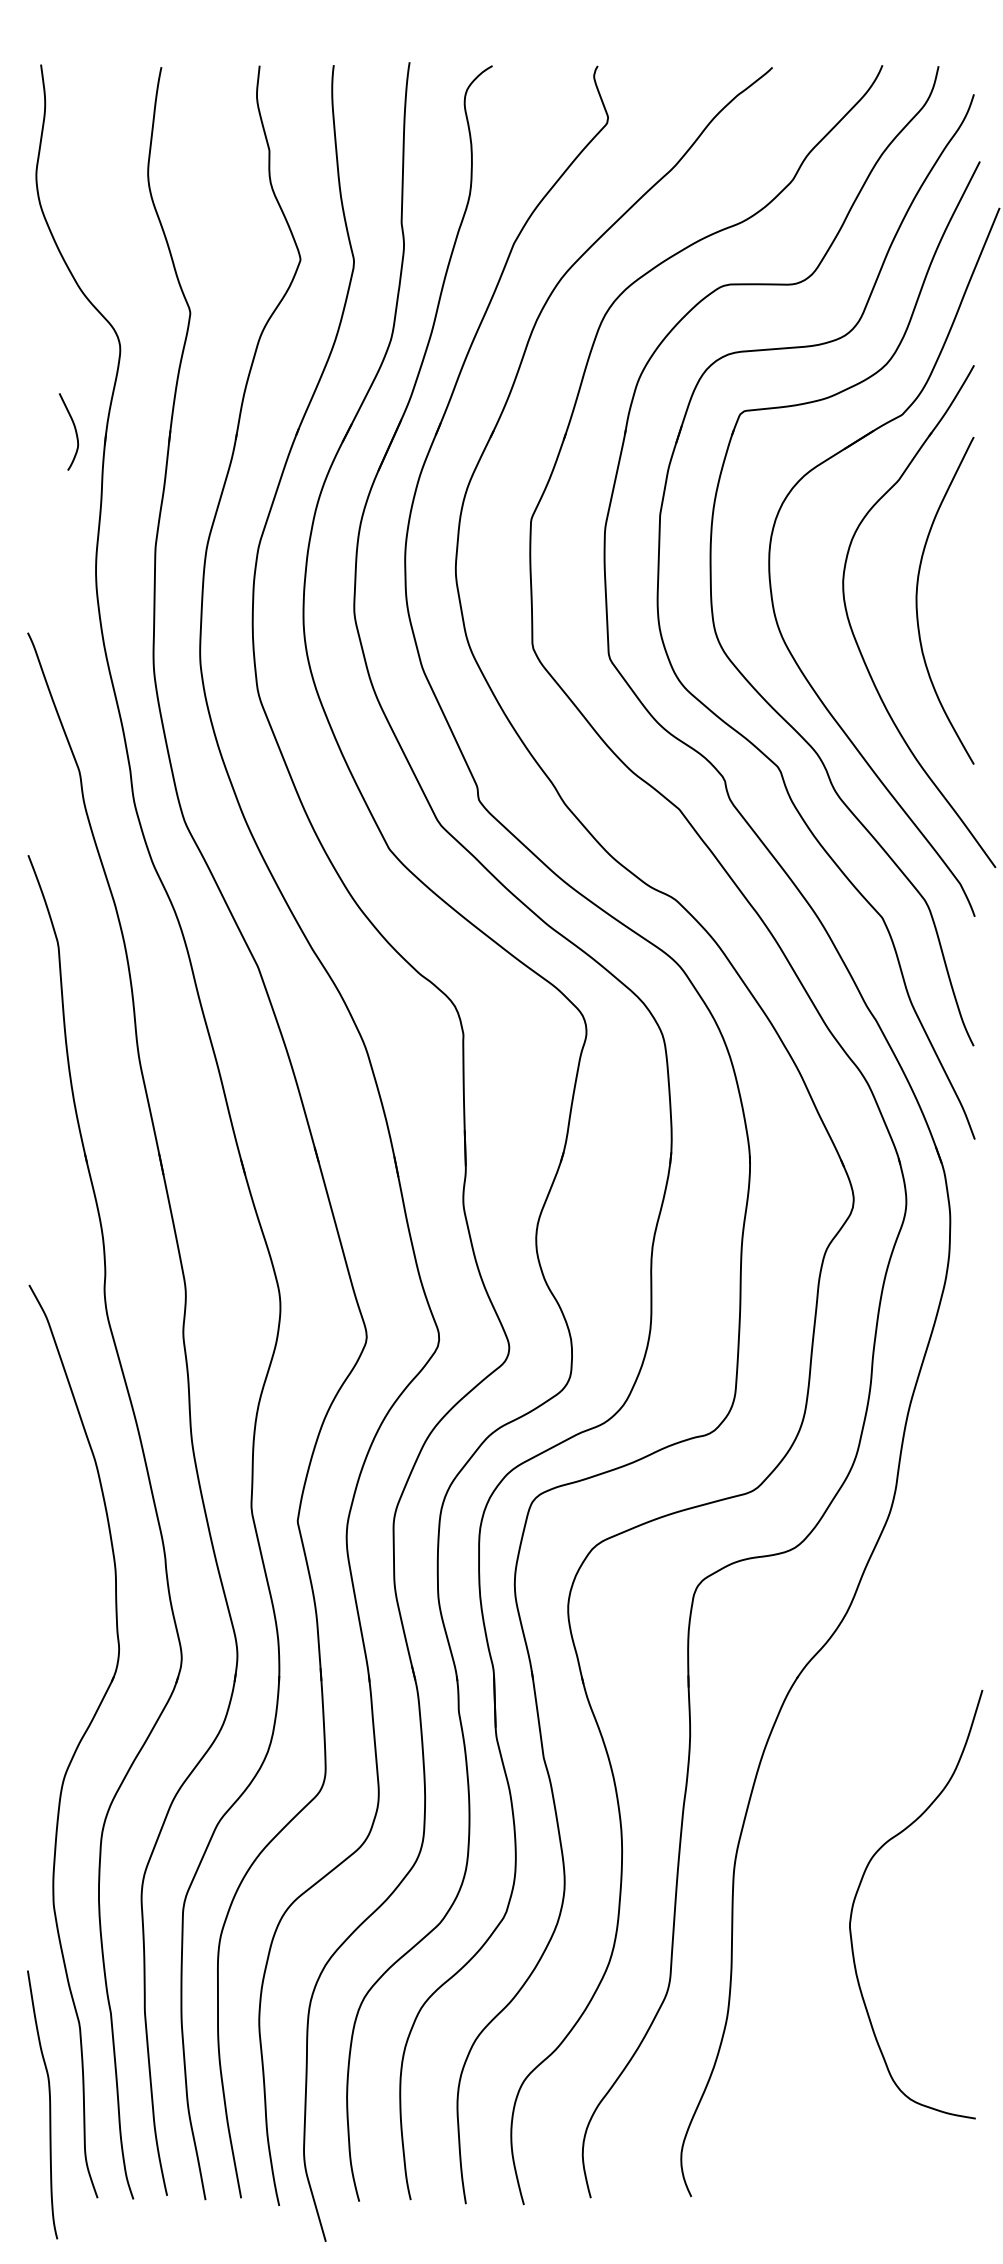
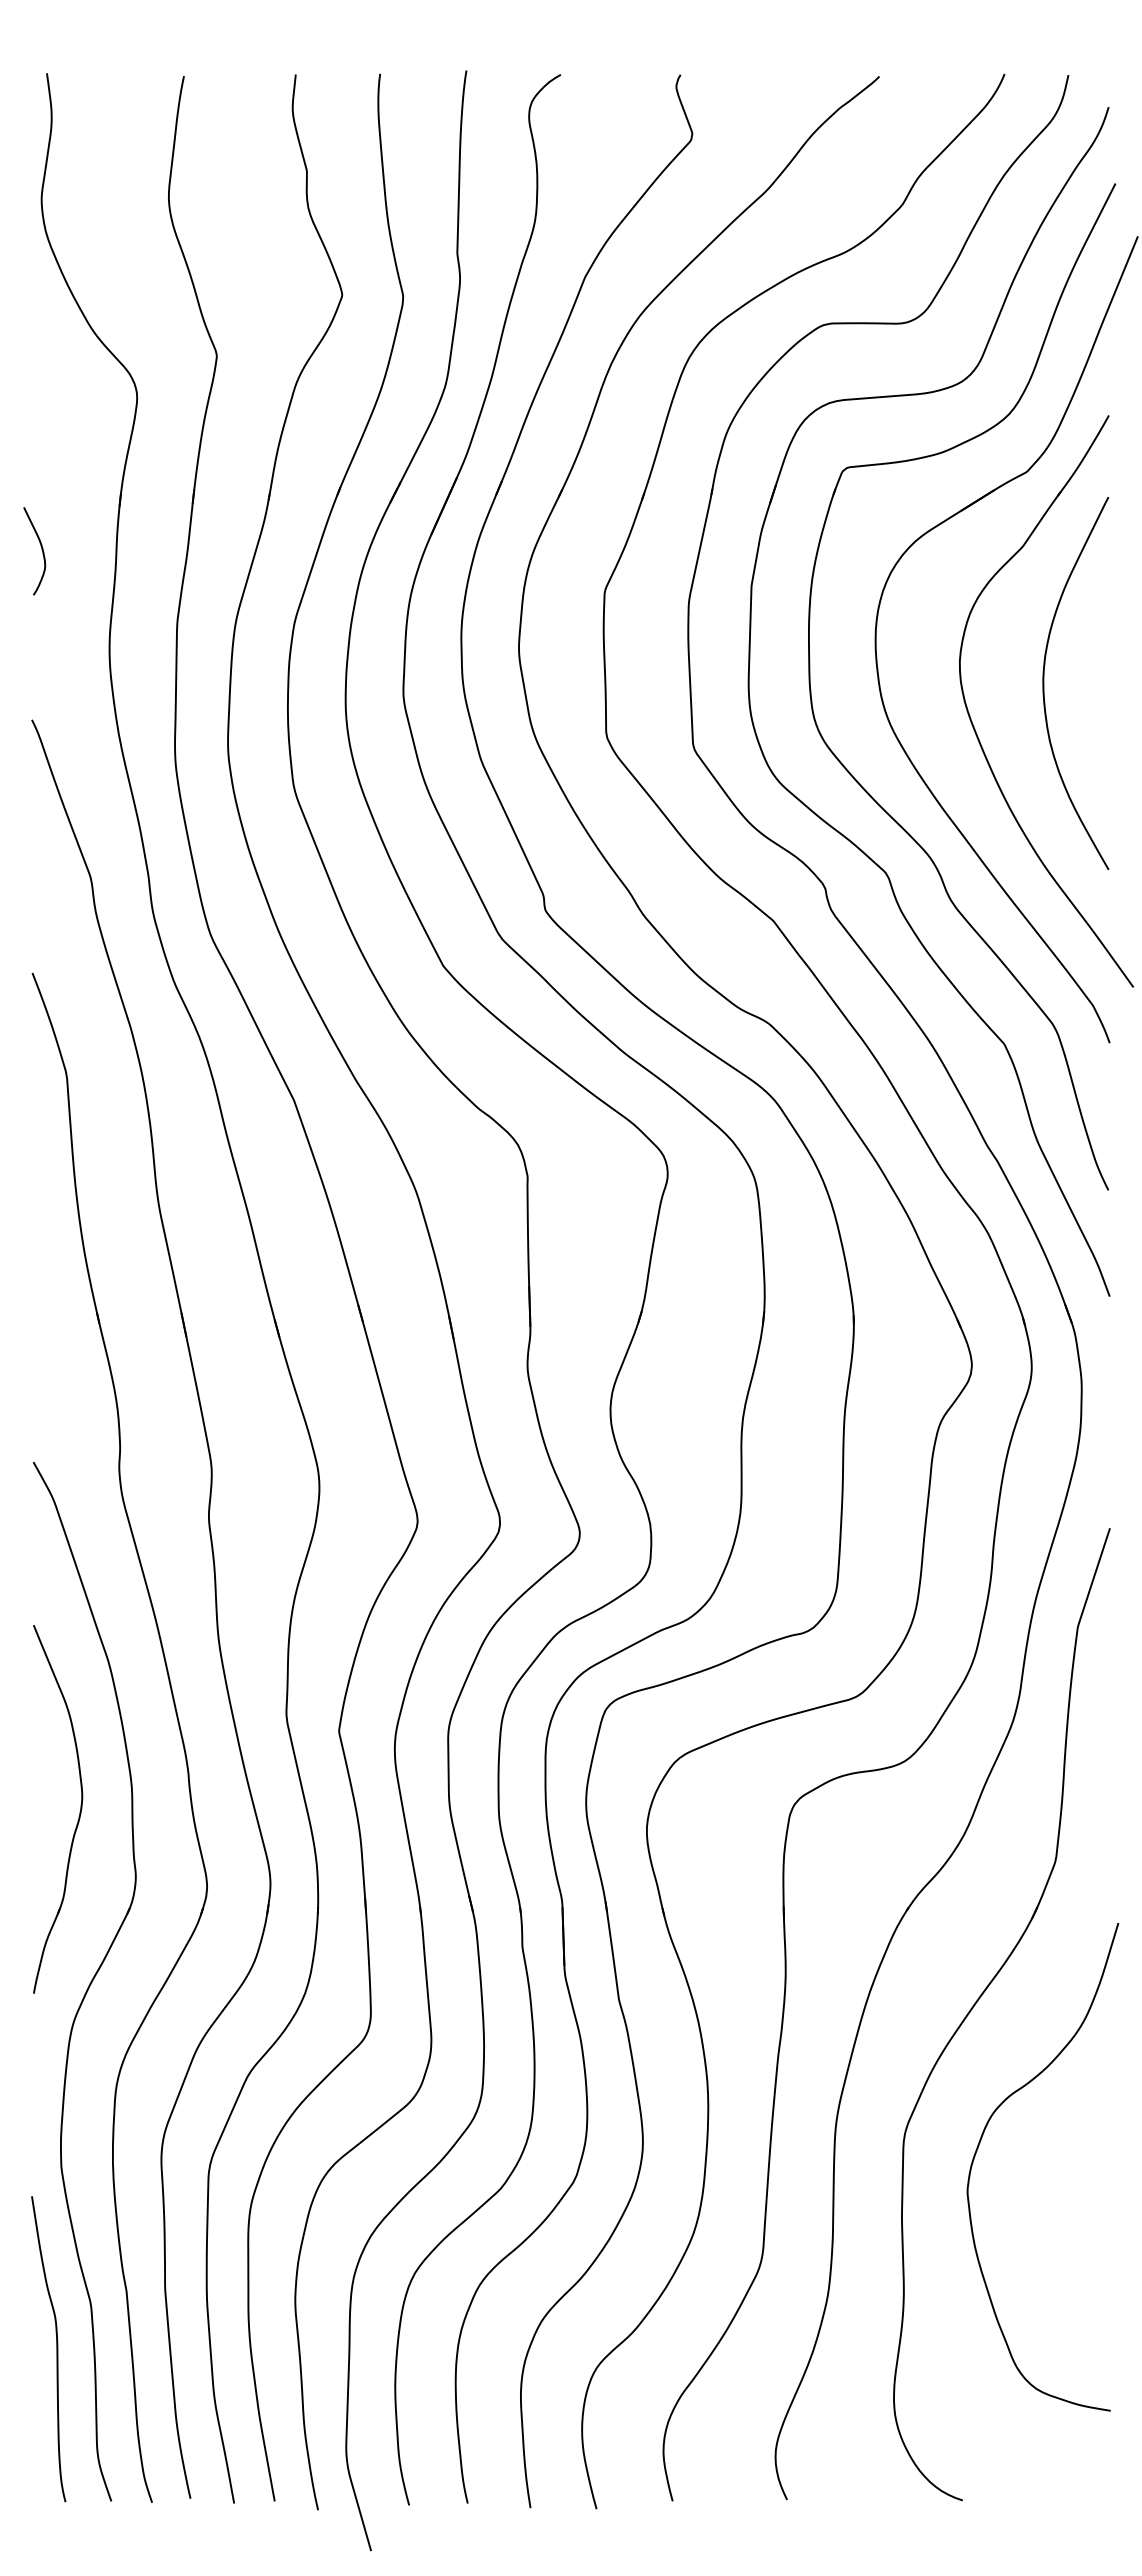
curve: (74, 430) -> (41, 549), moved
part: (69, 1591) -> (79, 1811), added
part: (861, 1756) -> (980, 1998), added
curve: (49, 2105) -> (56, 2349), moved

